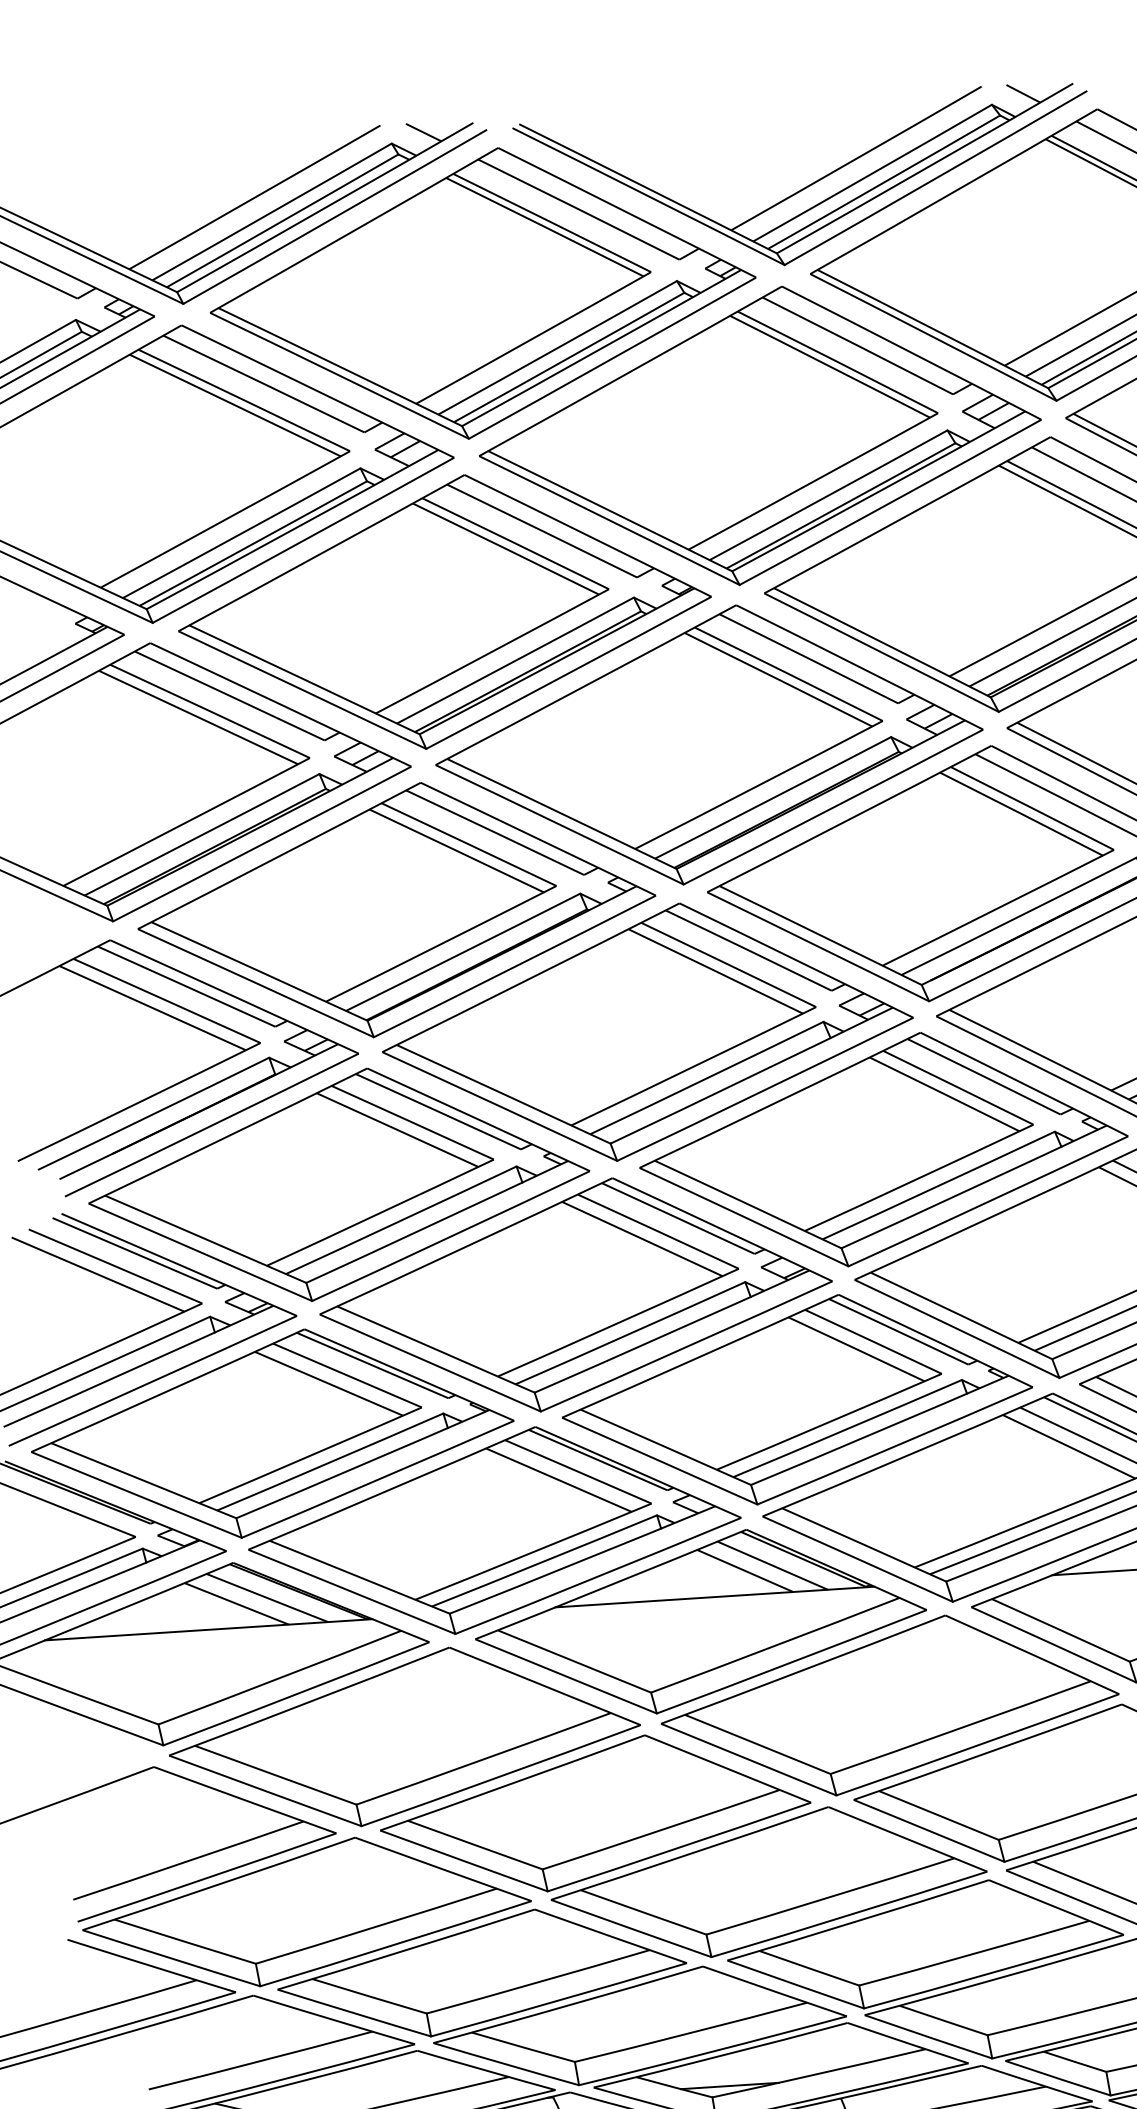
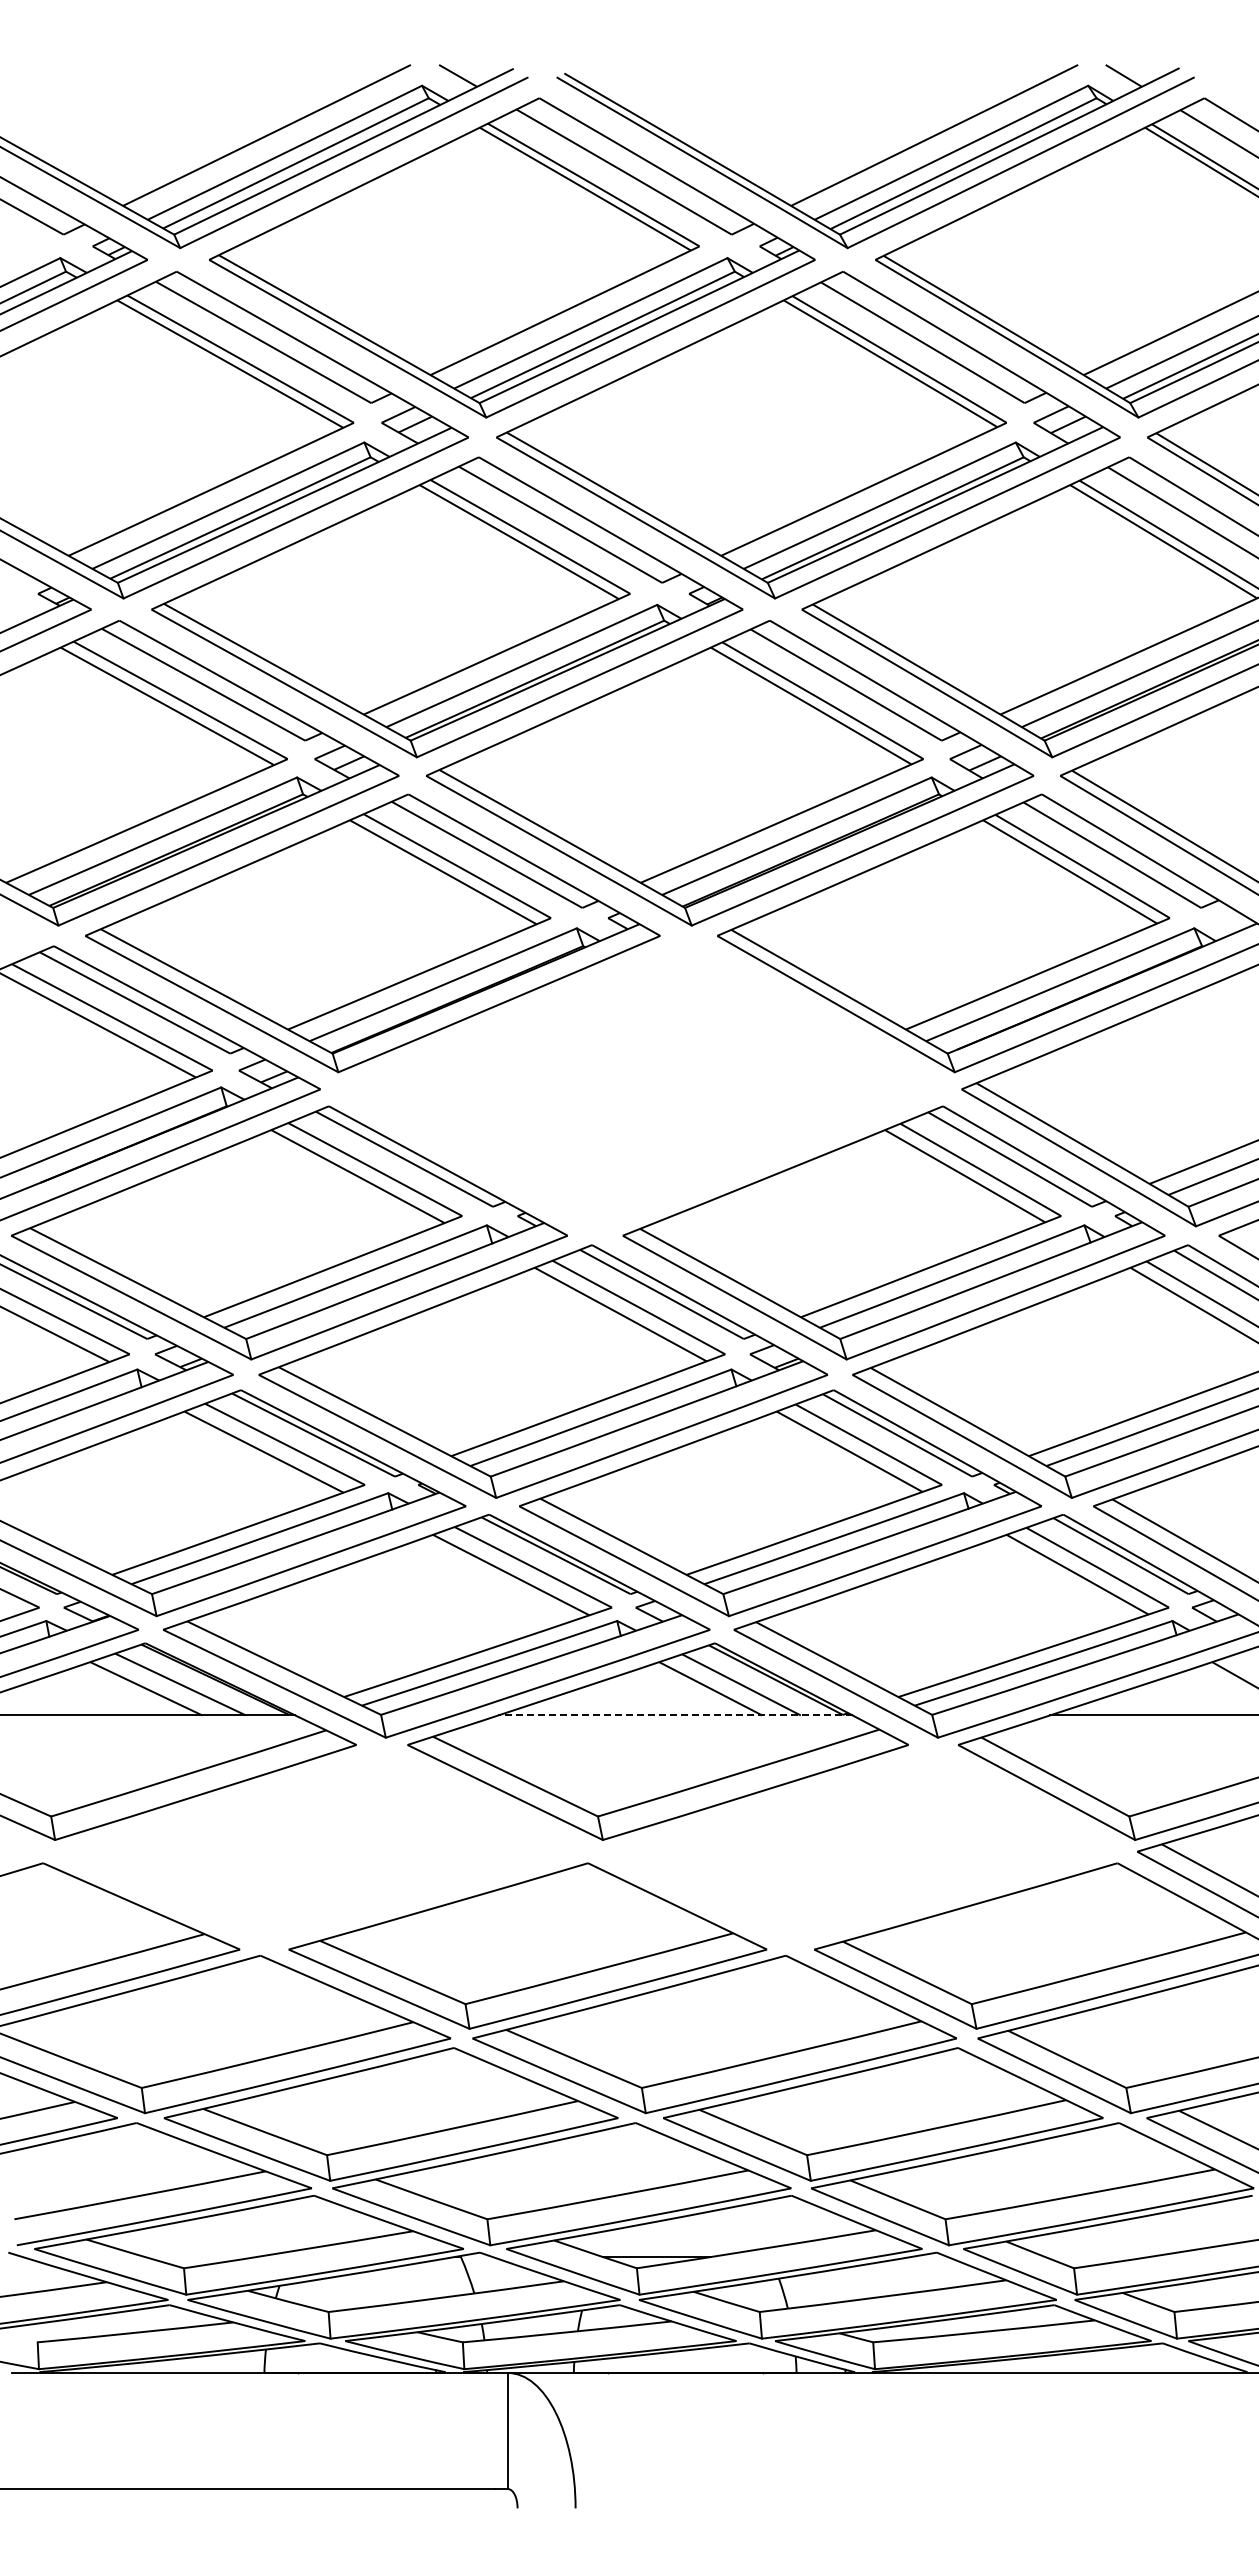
part: (647, 1032) -> (641, 1086), removed
line: (715, 1597) -> (675, 1715), solid -> dashed
part: (889, 1705) -> (860, 1847), removed
part: (404, 1736) -> (322, 1847), removed

